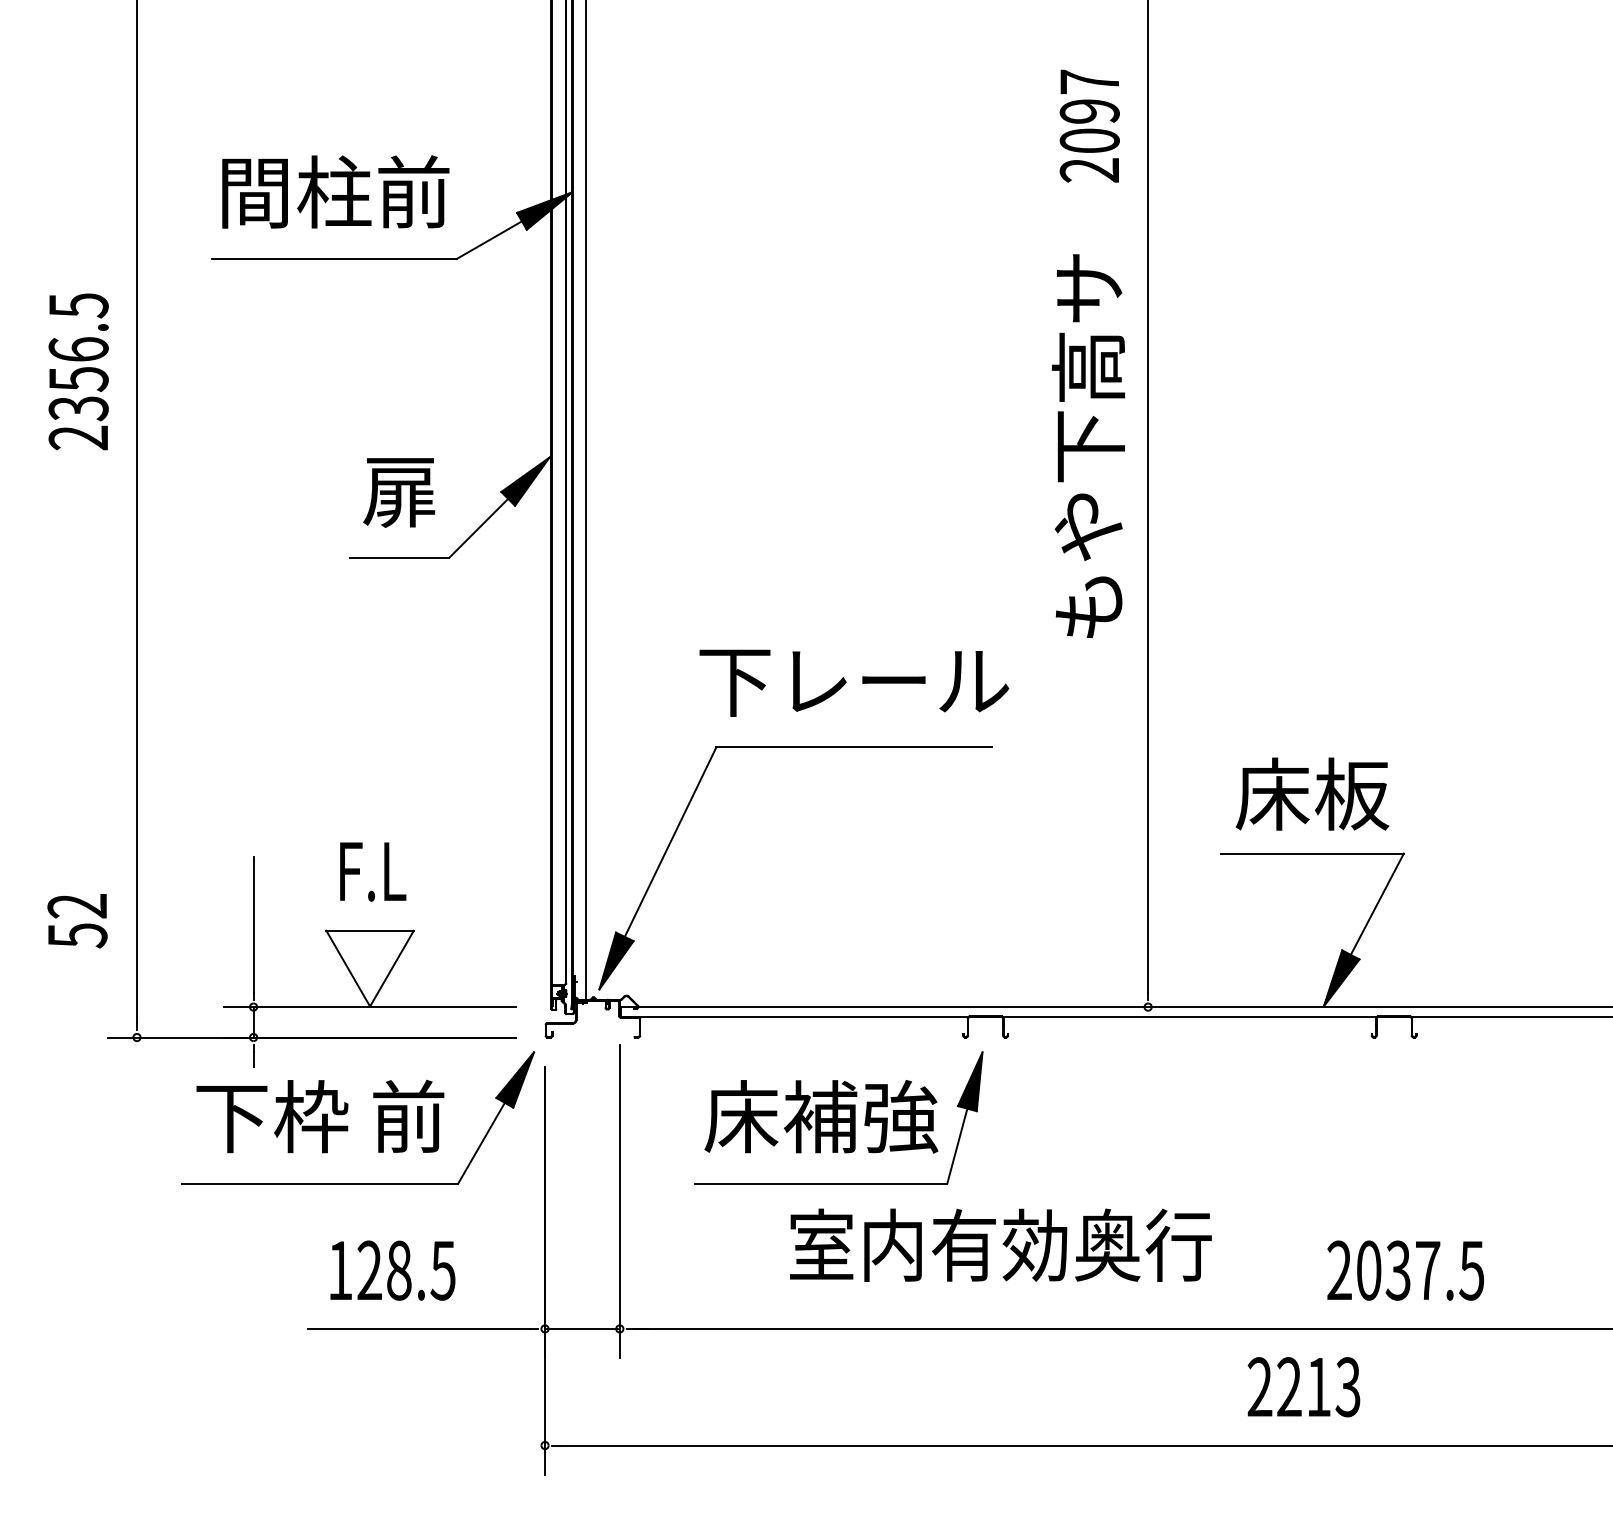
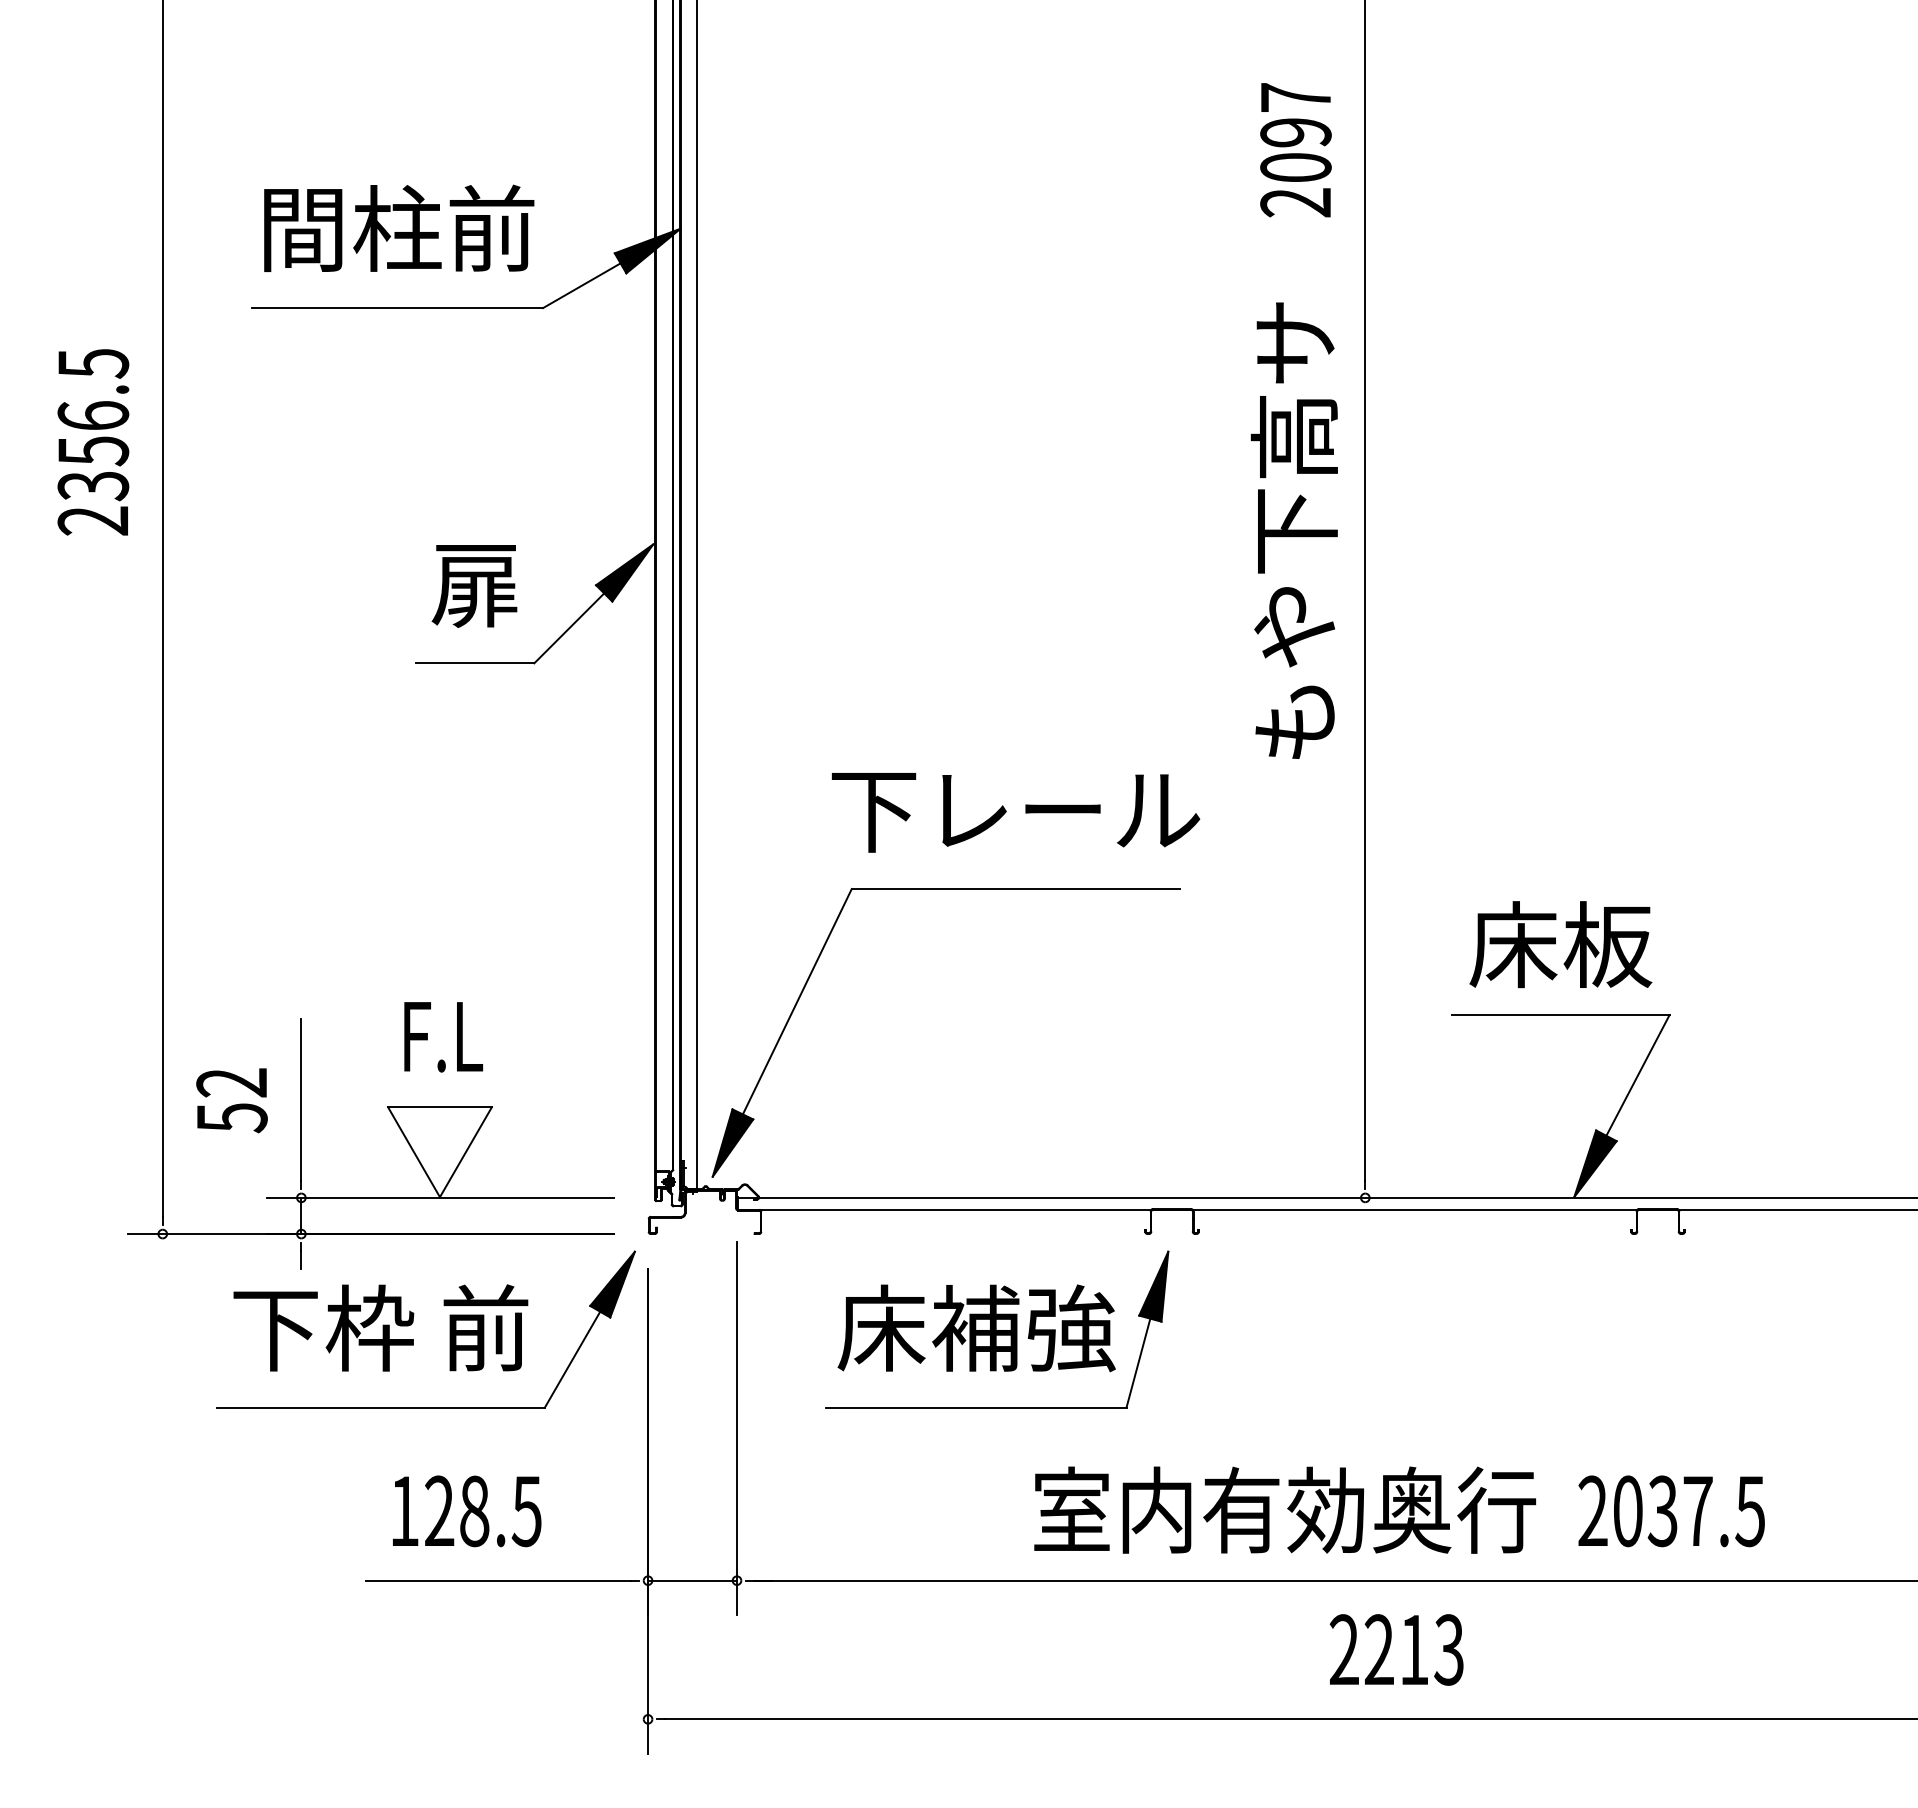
text: (77, 921) -> (231, 1100), moved
text: (1001, 1244) -> (1285, 1509), moved
text: (1303, 1386) -> (1396, 1649), moved

